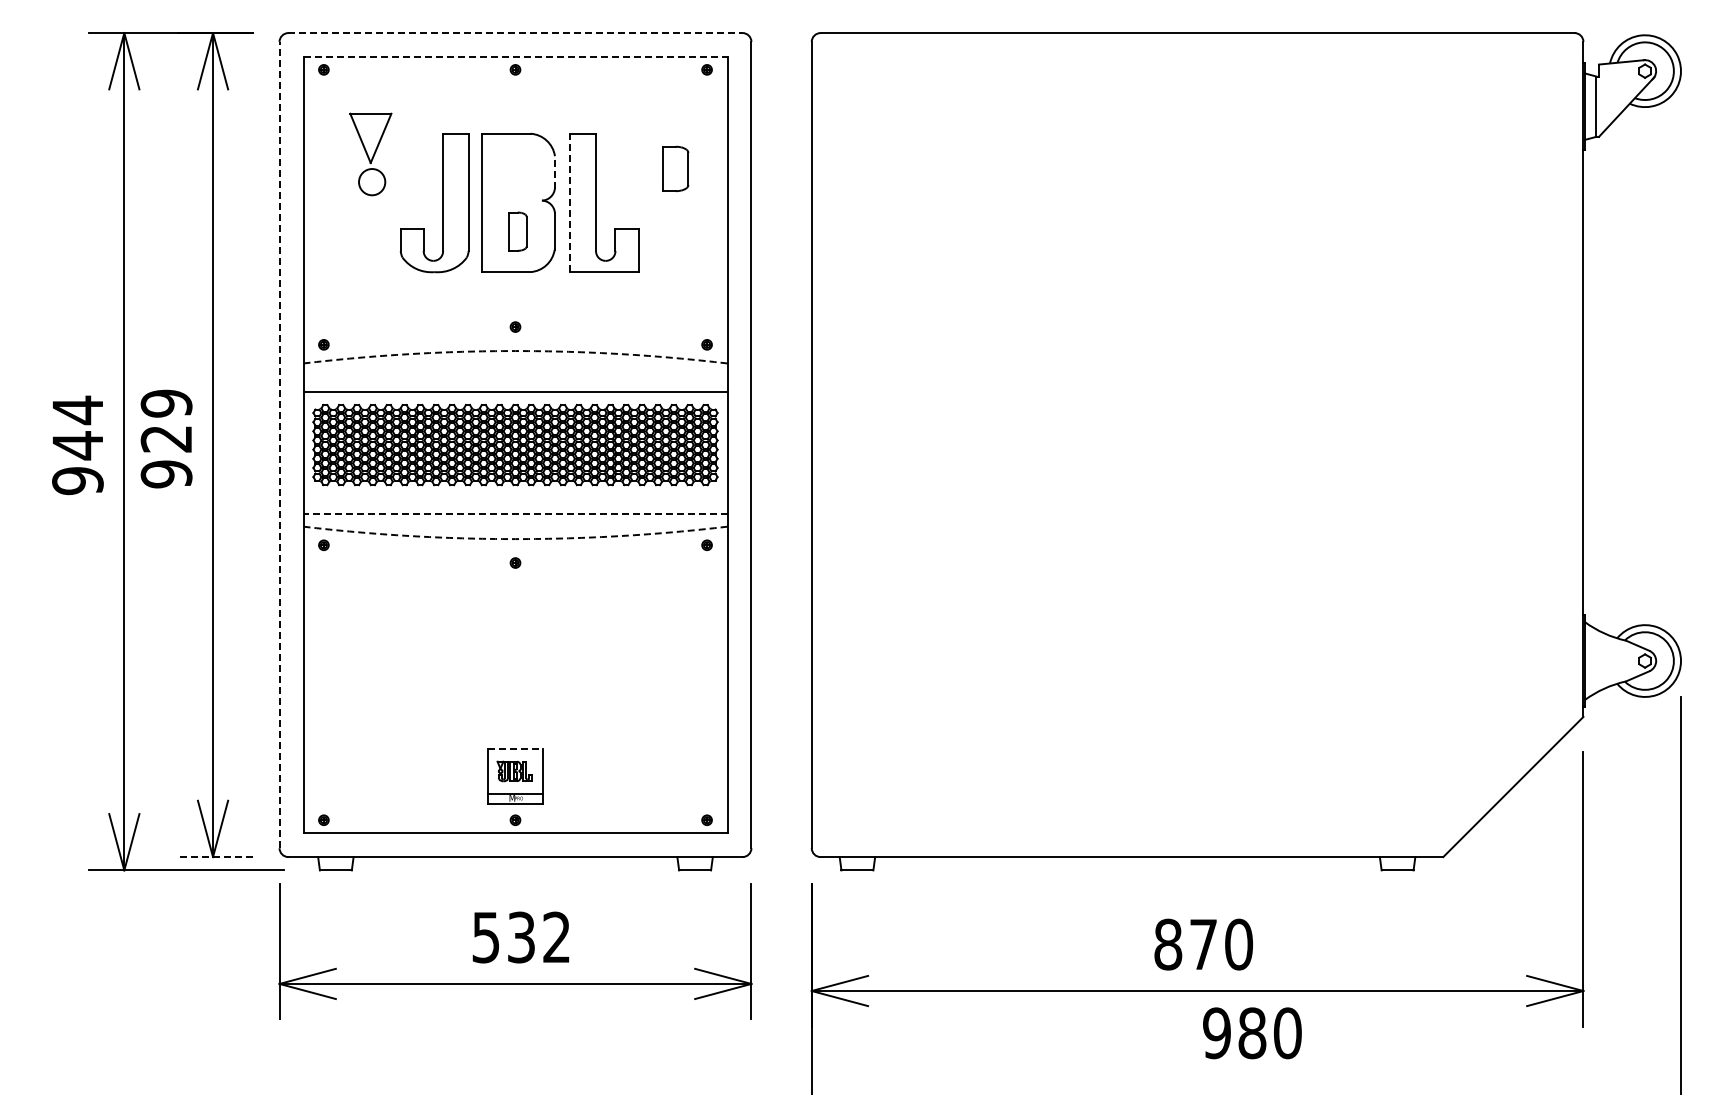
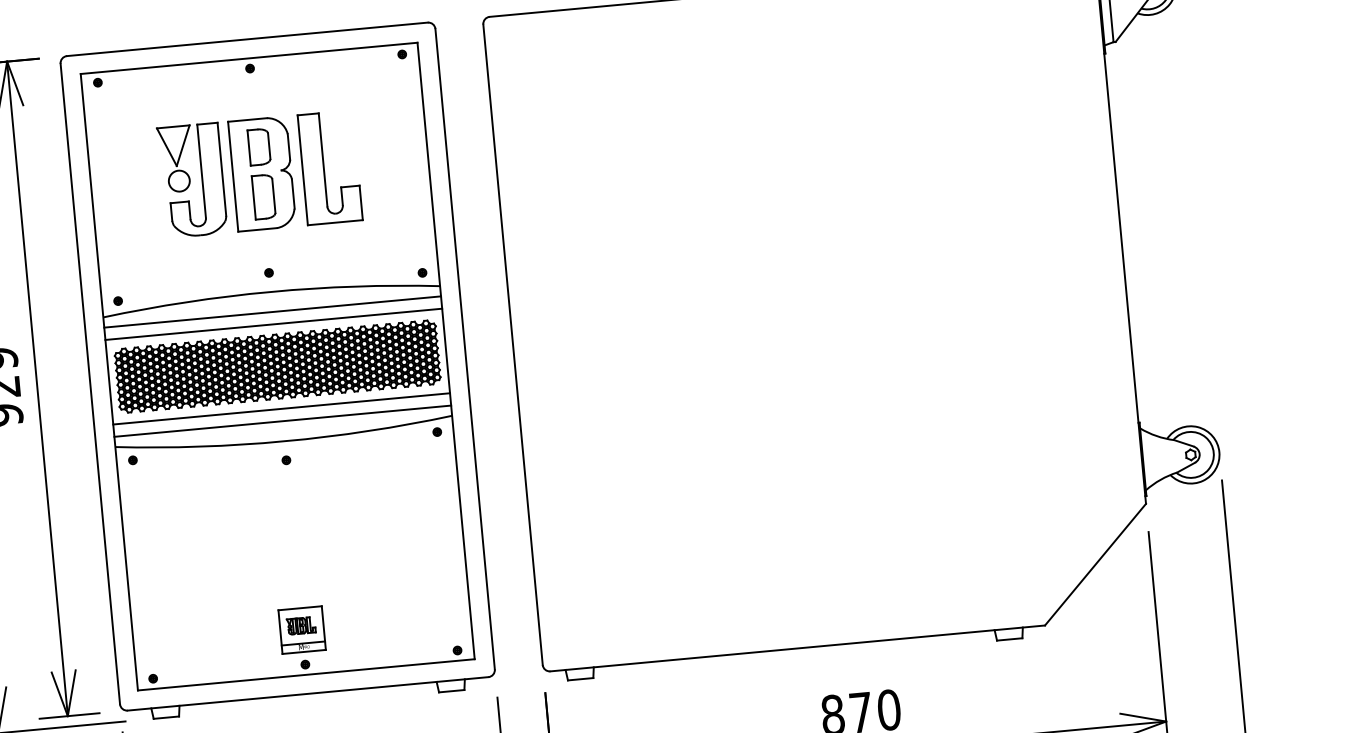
line: (516, 33) -> (248, 39), dashed -> solid
line: (515, 57) -> (249, 58), dashed -> solid
part: (370, 154) -> (175, 159), moved
part: (675, 168) -> (258, 146), moved
line: (554, 171) -> (288, 146), dashed -> solid
line: (569, 202) -> (302, 169), dashed -> solid
part: (517, 231) -> (263, 196), size x1.43
arc: (515, 351) -> (270, 292), dashed -> solid
line: (515, 376) -> (272, 312), added
line: (279, 444) -> (90, 383), dashed -> solid
line: (515, 498) -> (281, 409), added
line: (515, 513) -> (282, 420), dashed -> solid
arc: (515, 539) -> (284, 441), dashed -> solid
line: (516, 749) -> (300, 608), dashed -> solid
line: (215, 857) -> (69, 716), dashed -> solid

